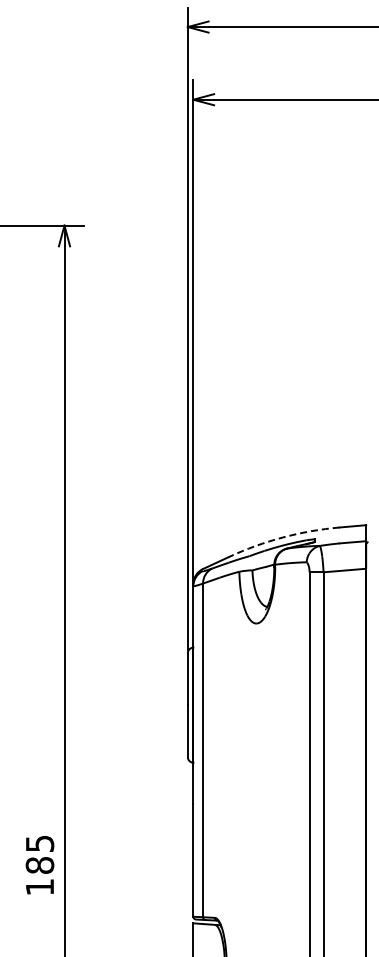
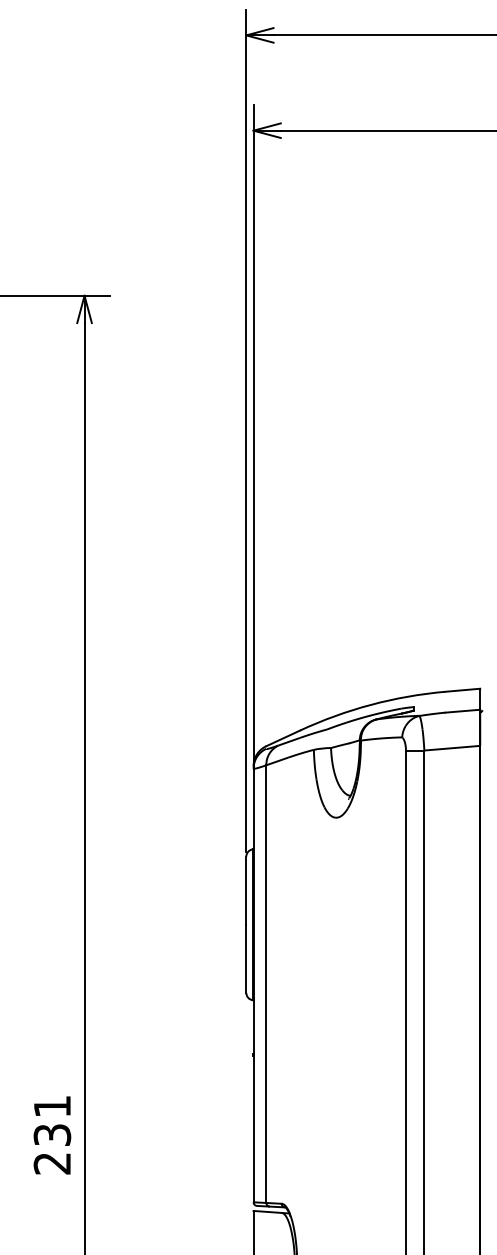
arc: (282, 537) -> (370, 704), dashed -> solid
text: (39, 865) -> (51, 1135), 185 -> 231

